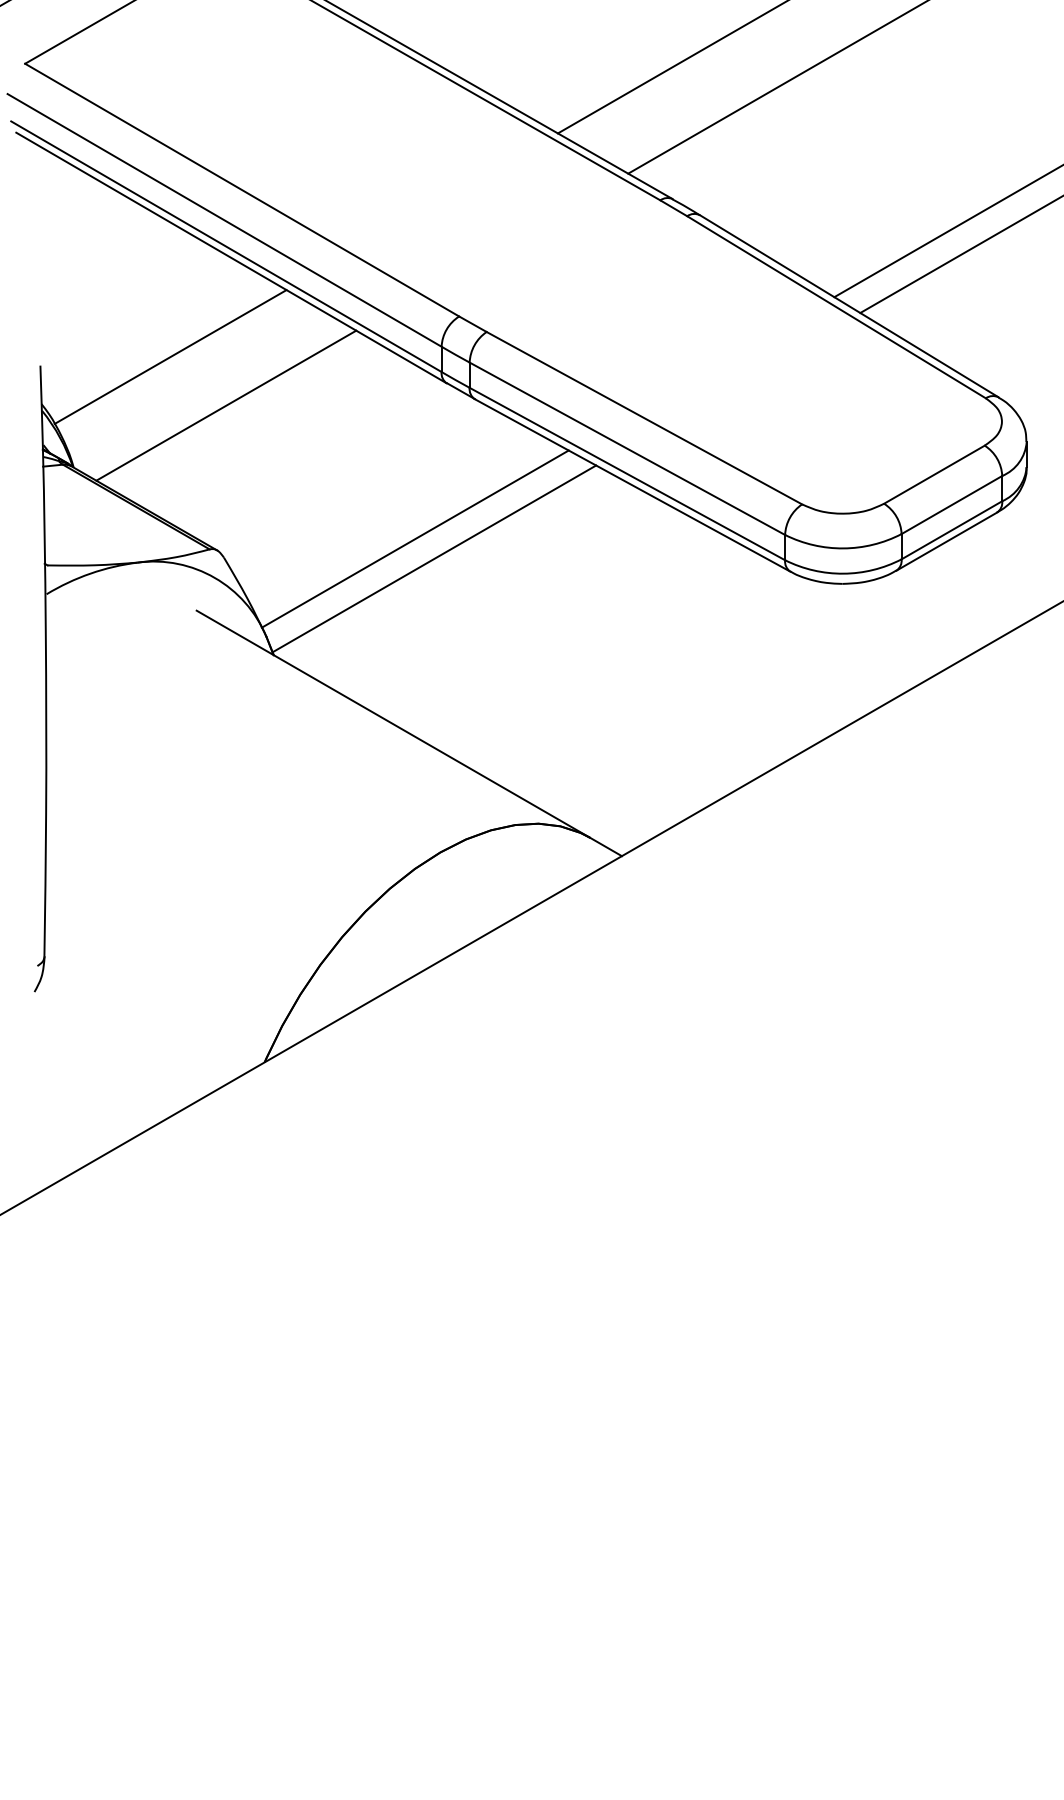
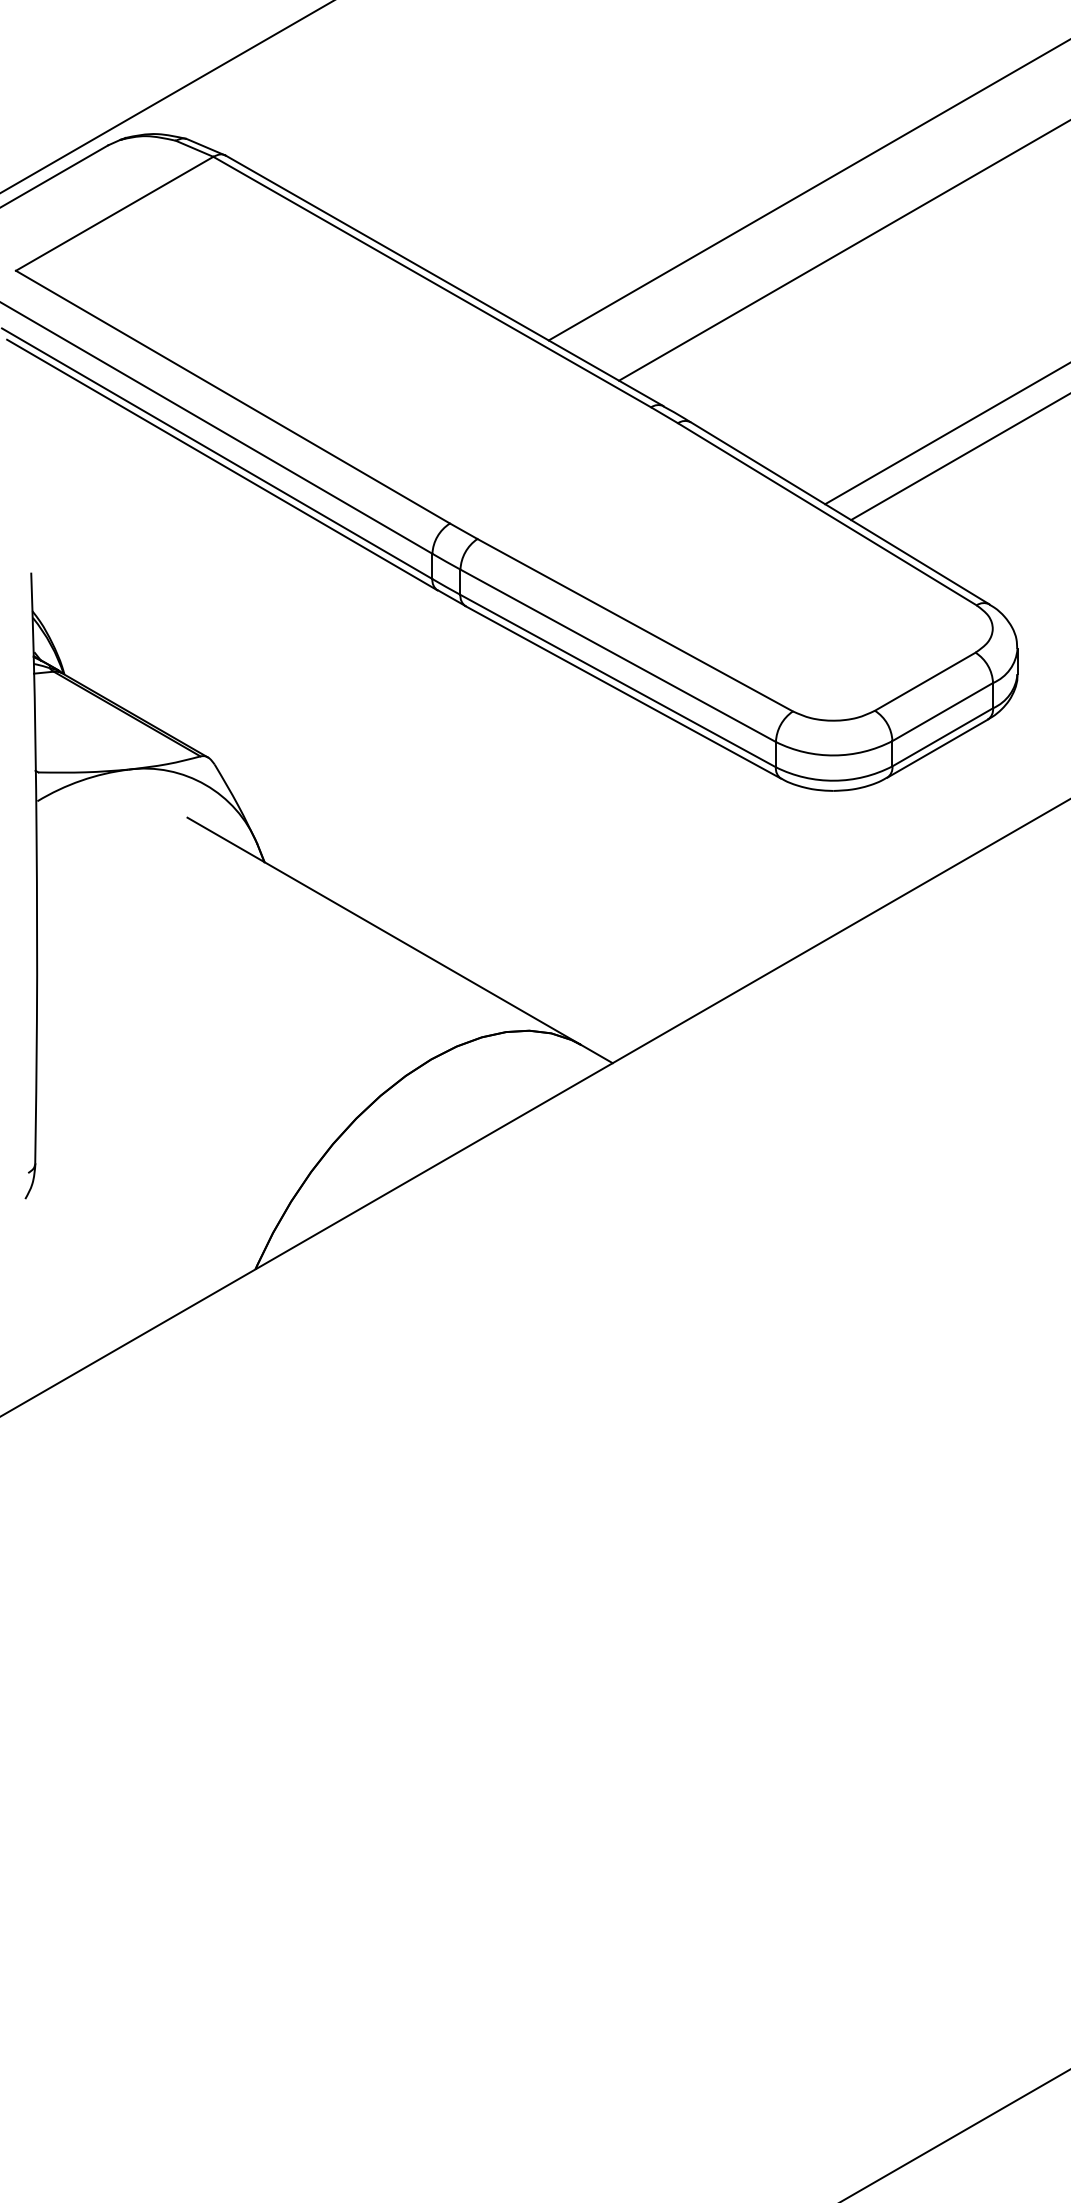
line: (170, 357) -> (161, 564), removed
line: (226, 405) -> (217, 612), removed
line: (414, 538) -> (405, 745), removed
line: (433, 558) -> (424, 765), removed

